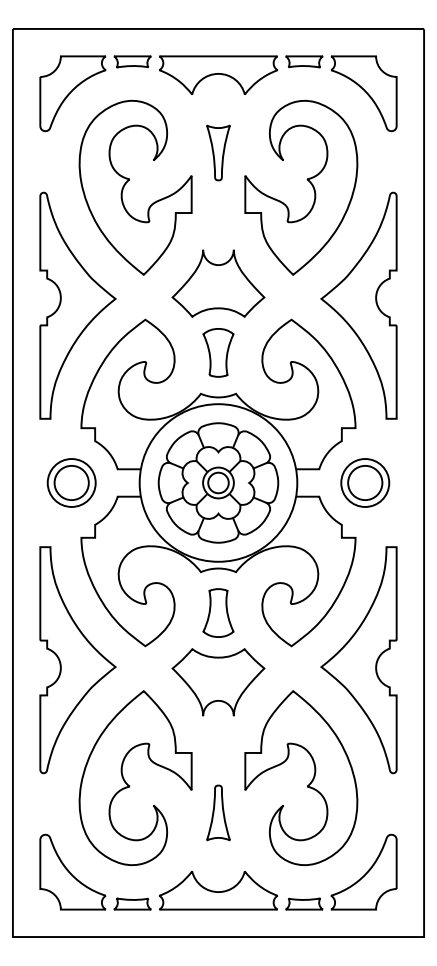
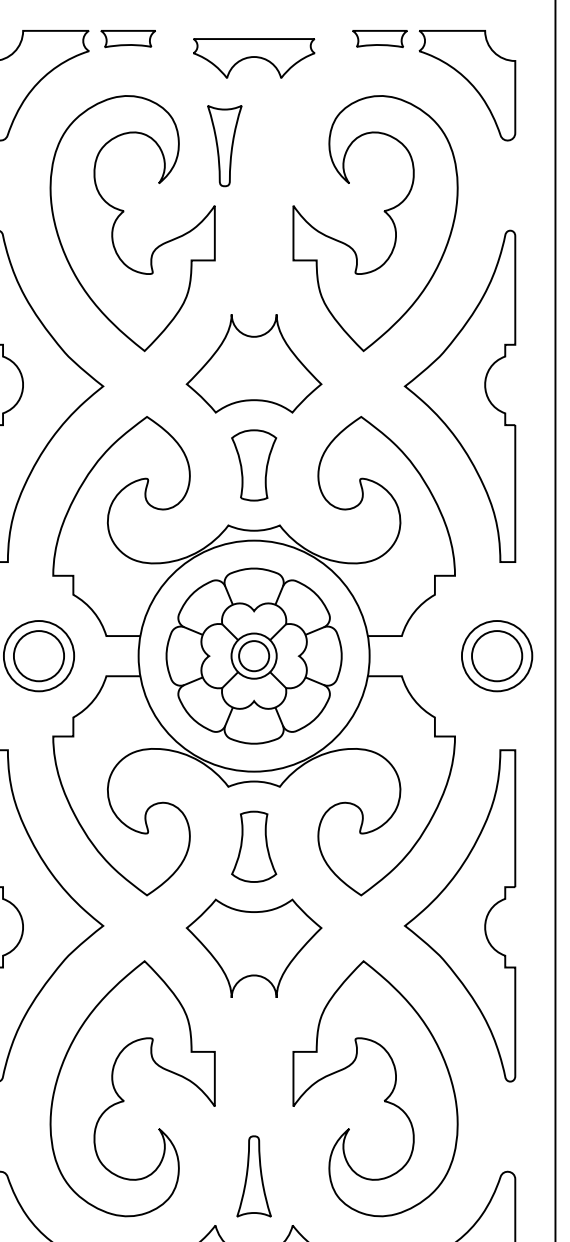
part: (218, 74) -> (254, 57), size x0.7
part: (218, 152) -> (224, 145), moved
part: (365, 482) -> (497, 655), moved
part: (218, 812) -> (254, 1175), moved

